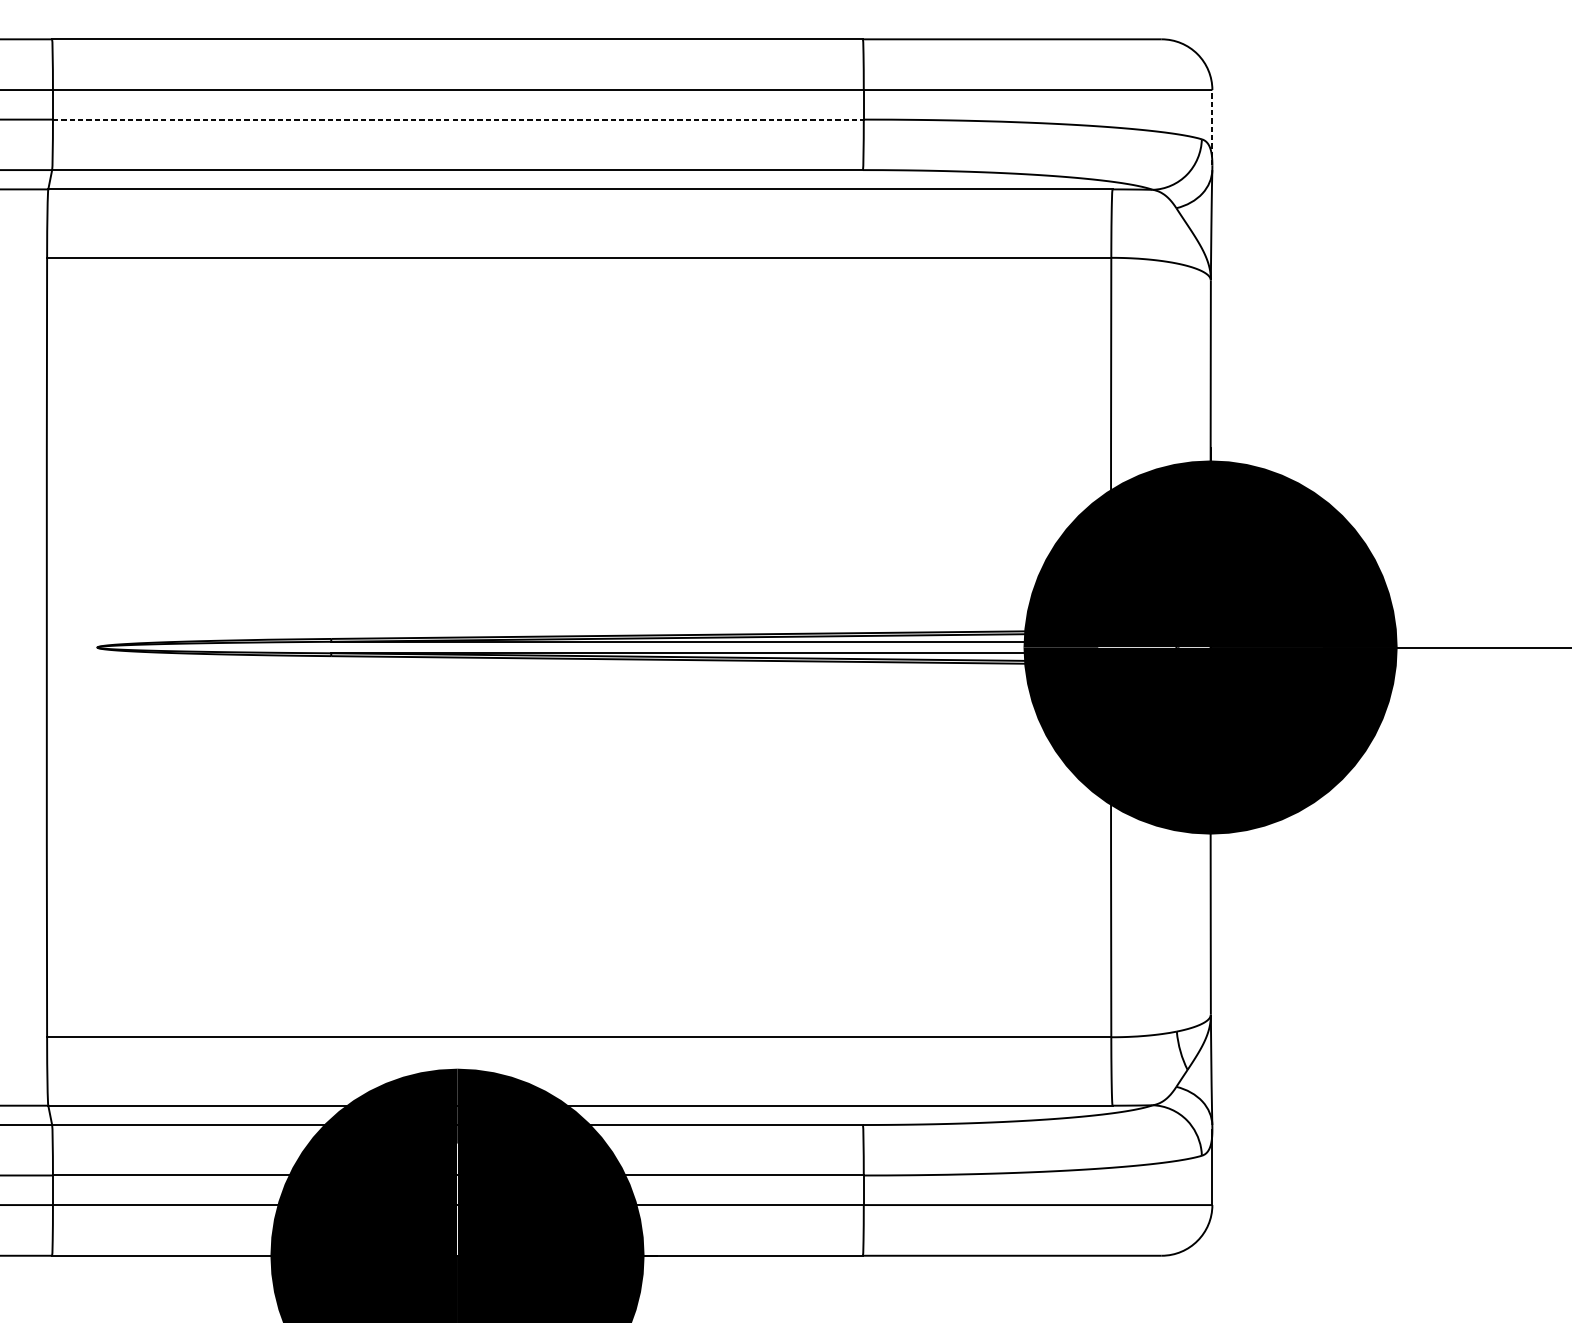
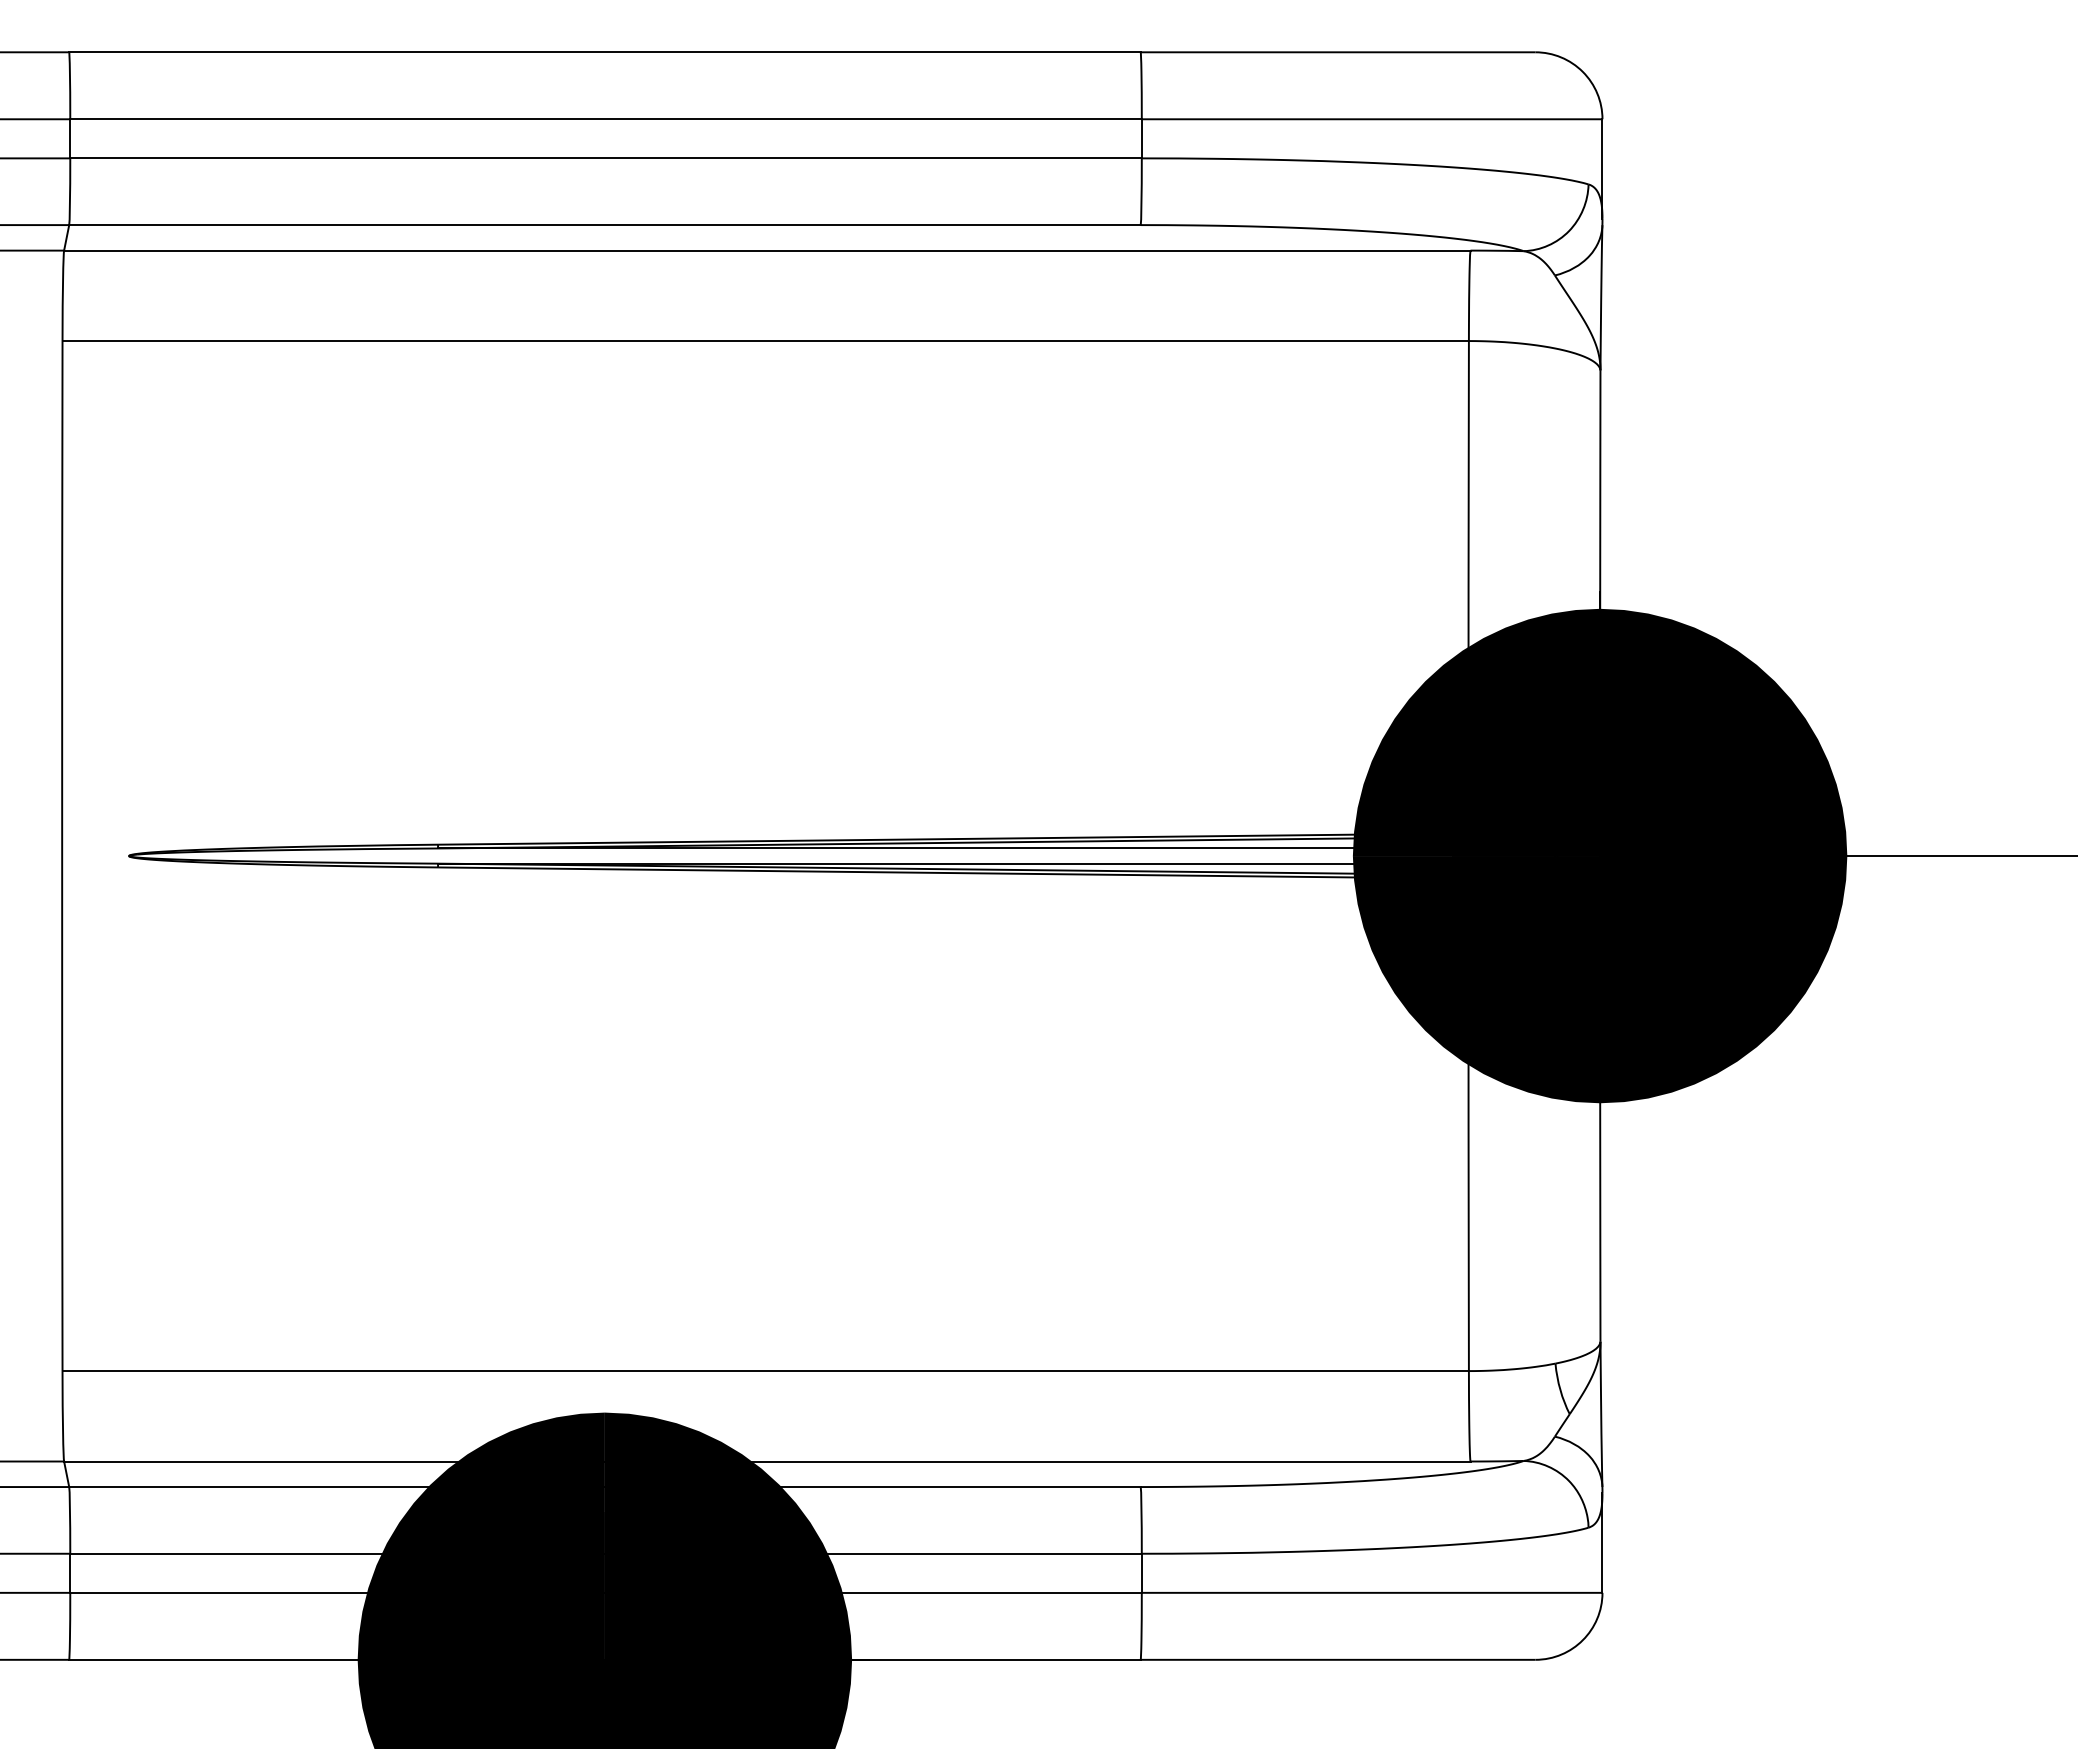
line: (458, 119) -> (606, 158), dashed -> solid
line: (1212, 127) -> (1602, 168), dashed -> solid

